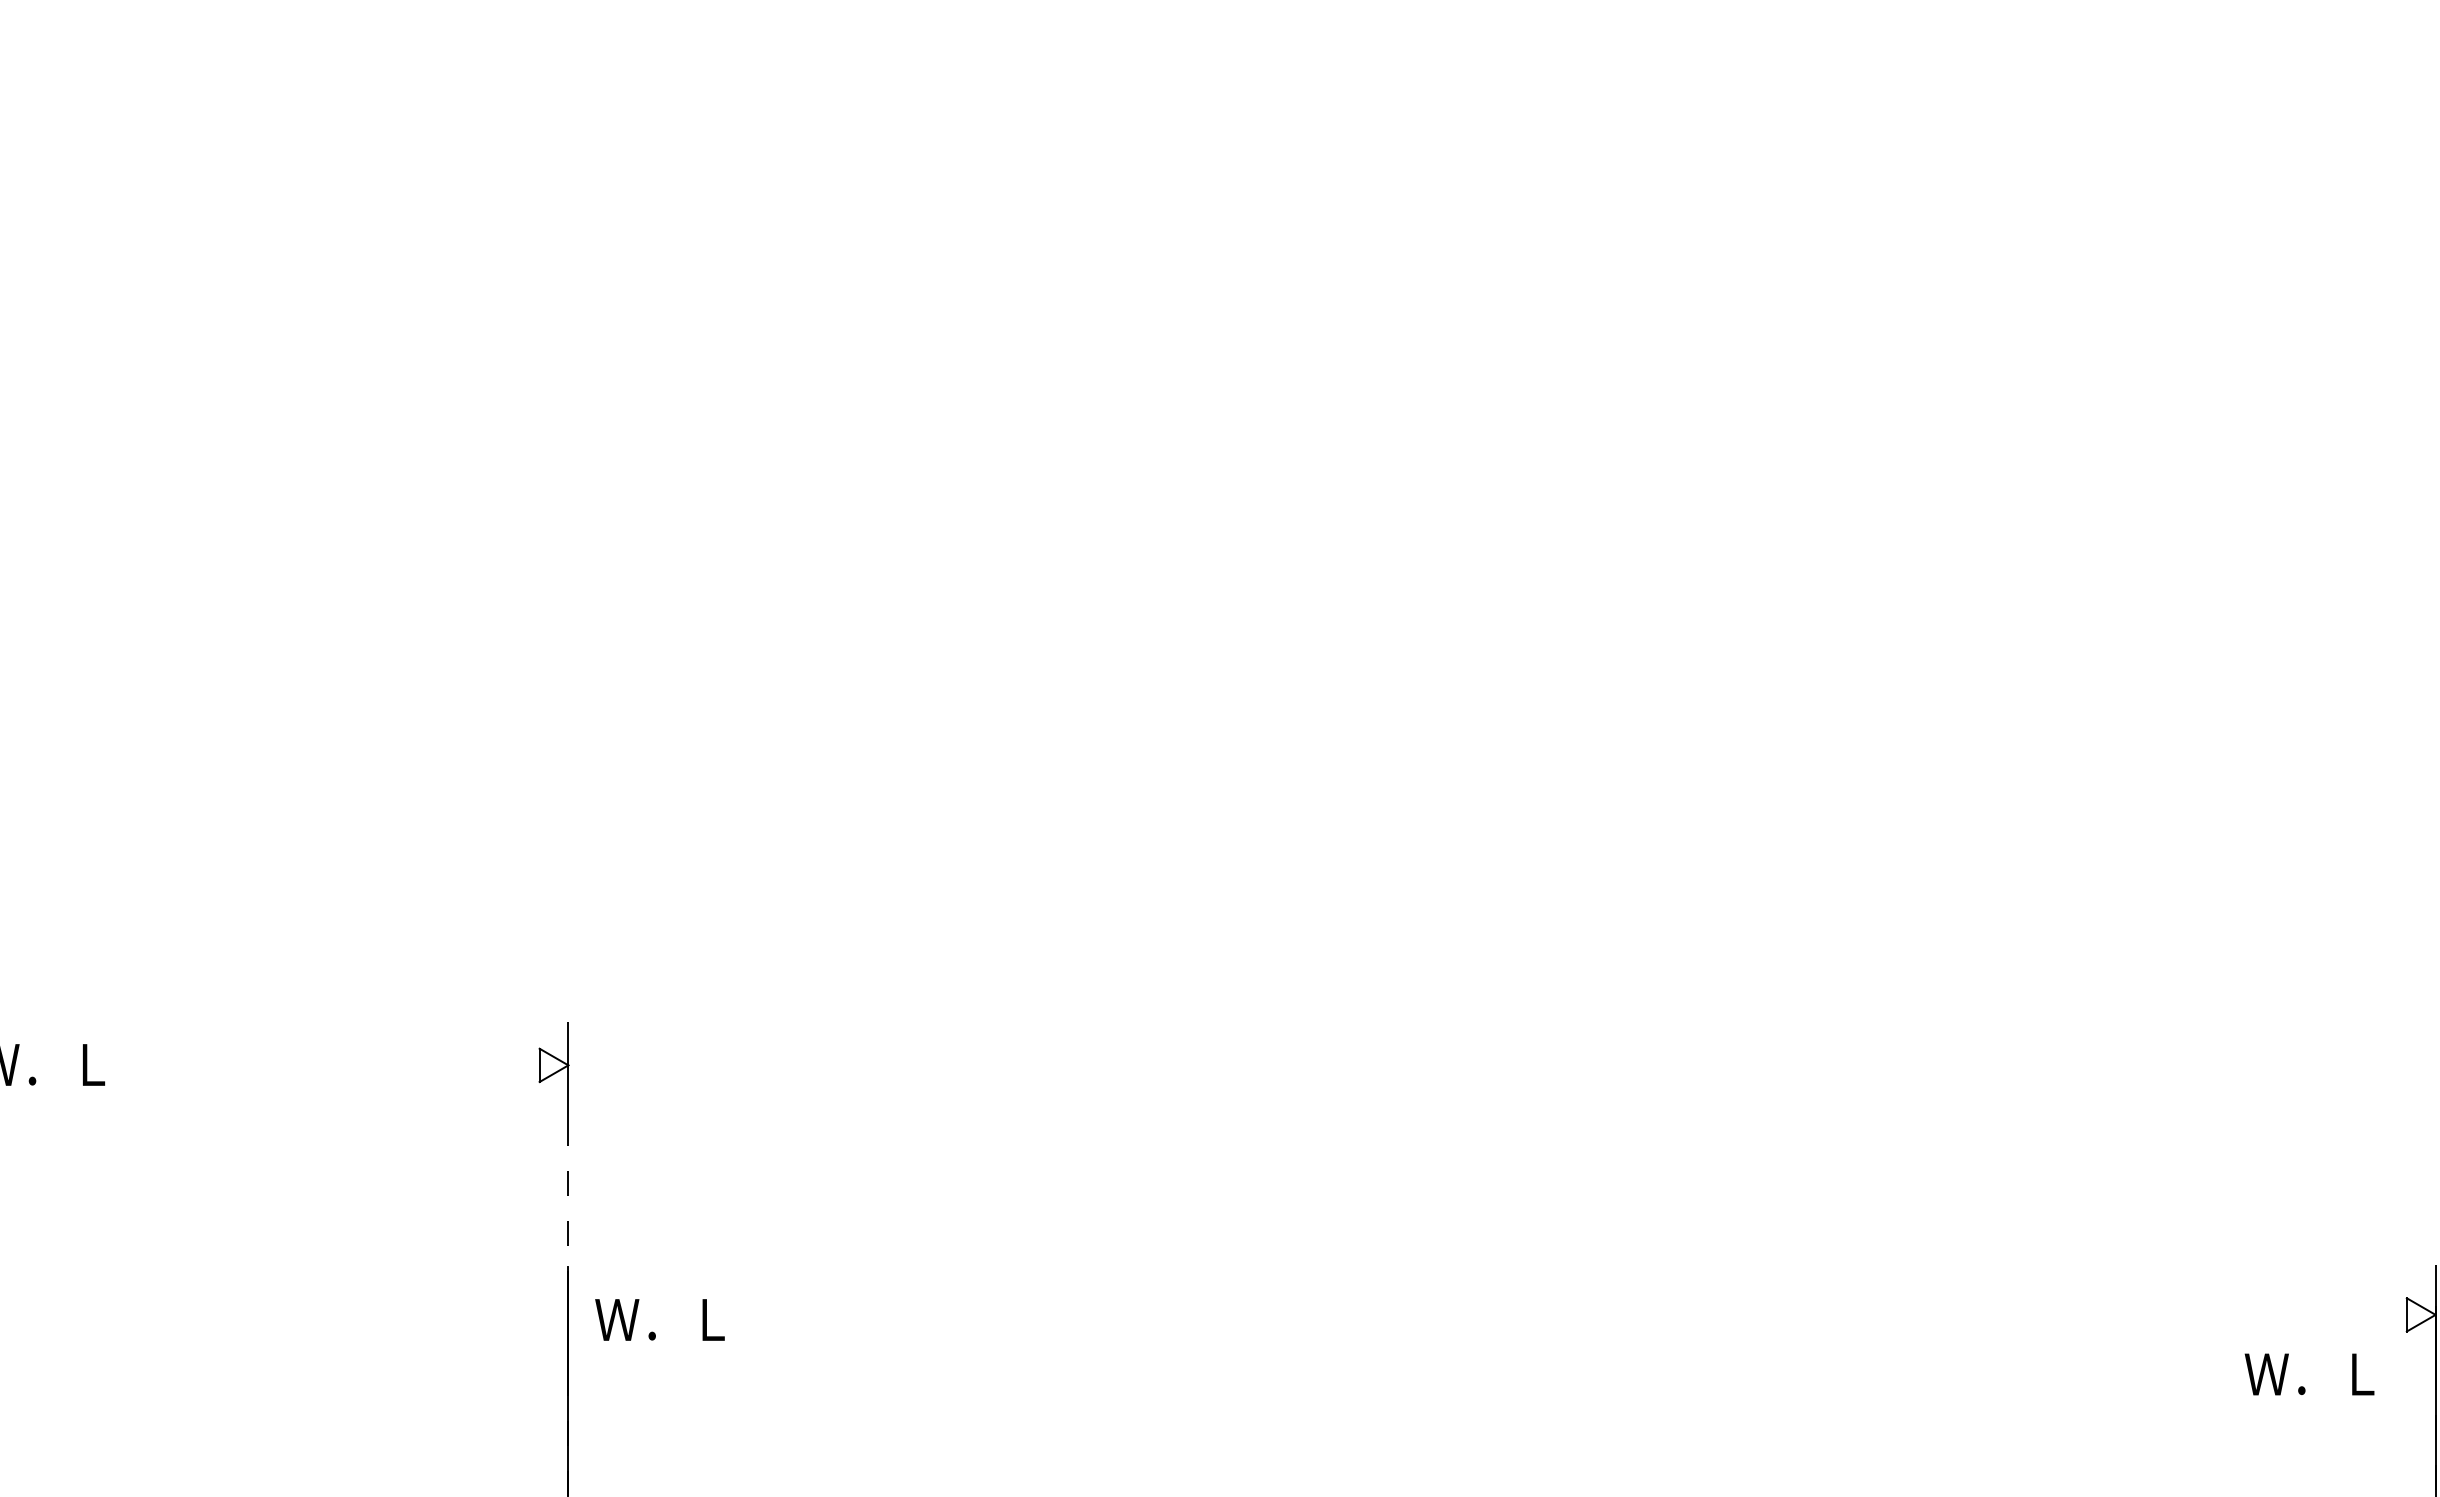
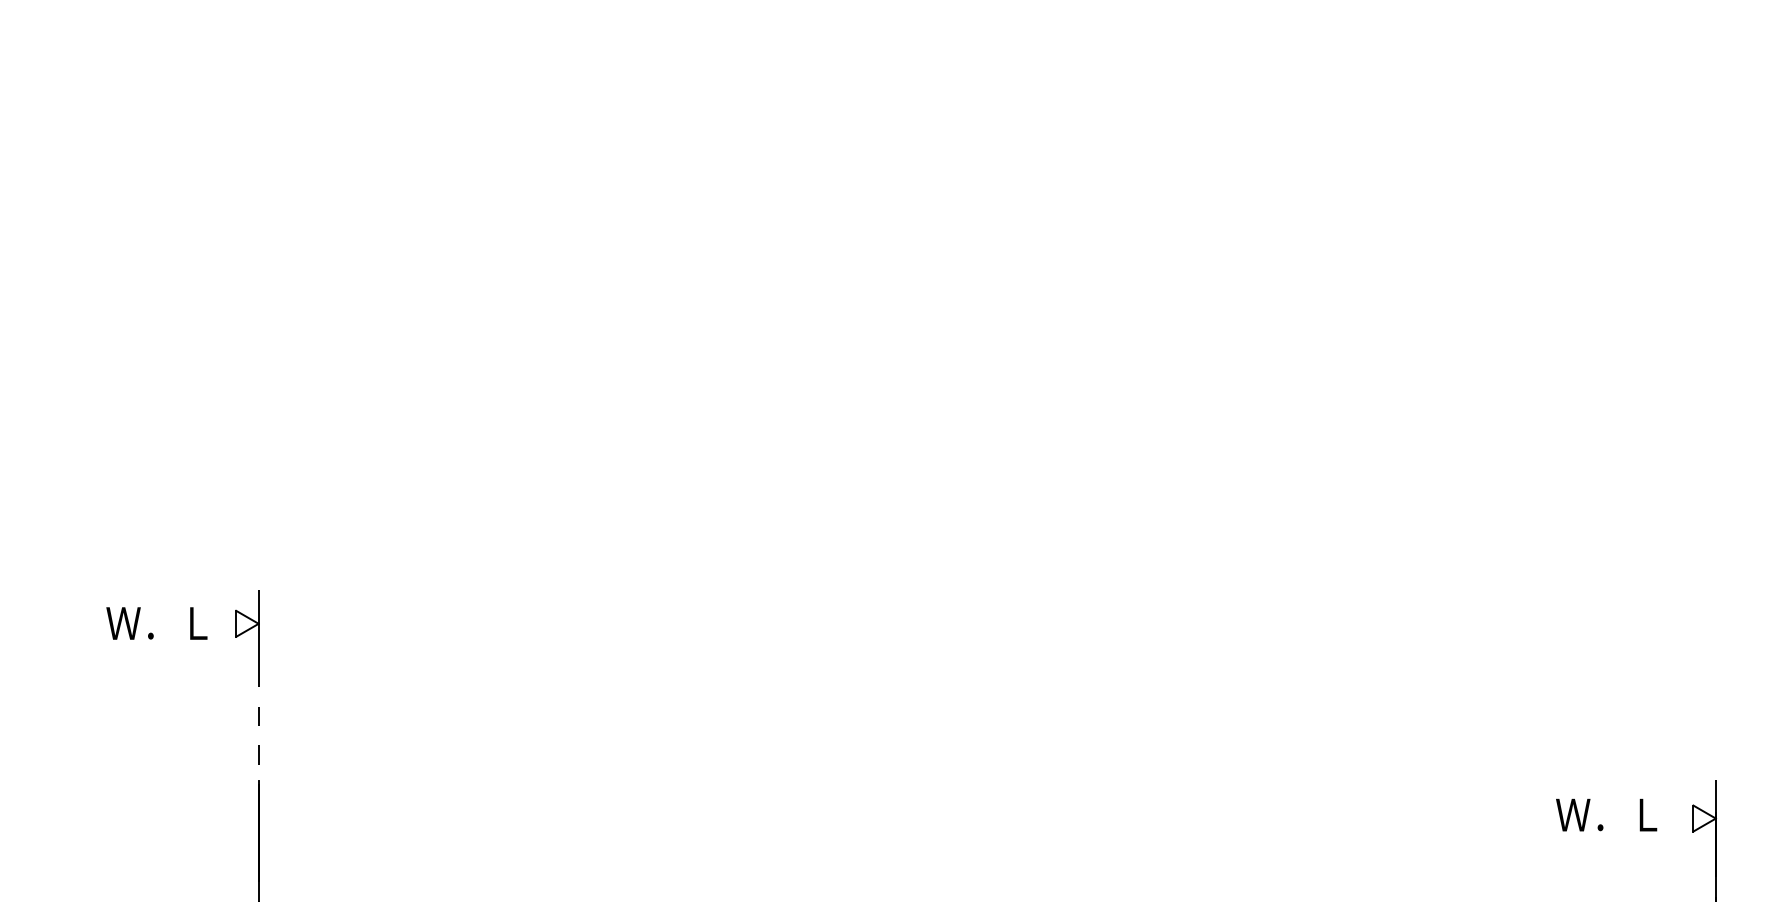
text: (659, 1319) -> (156, 623), moved
text: (2309, 1374) -> (1606, 815), moved

